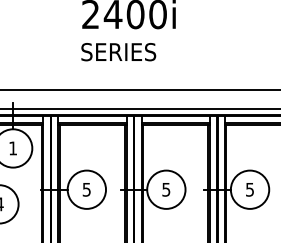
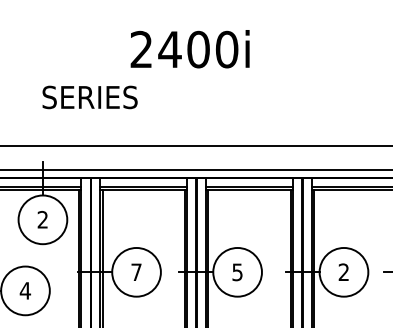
text: (118, 52) -> (89, 97), moved
text: (12, 148) -> (42, 219), 1 -> 2
text: (86, 189) -> (136, 272), 5 -> 7
text: (249, 189) -> (343, 272), 5 -> 2

